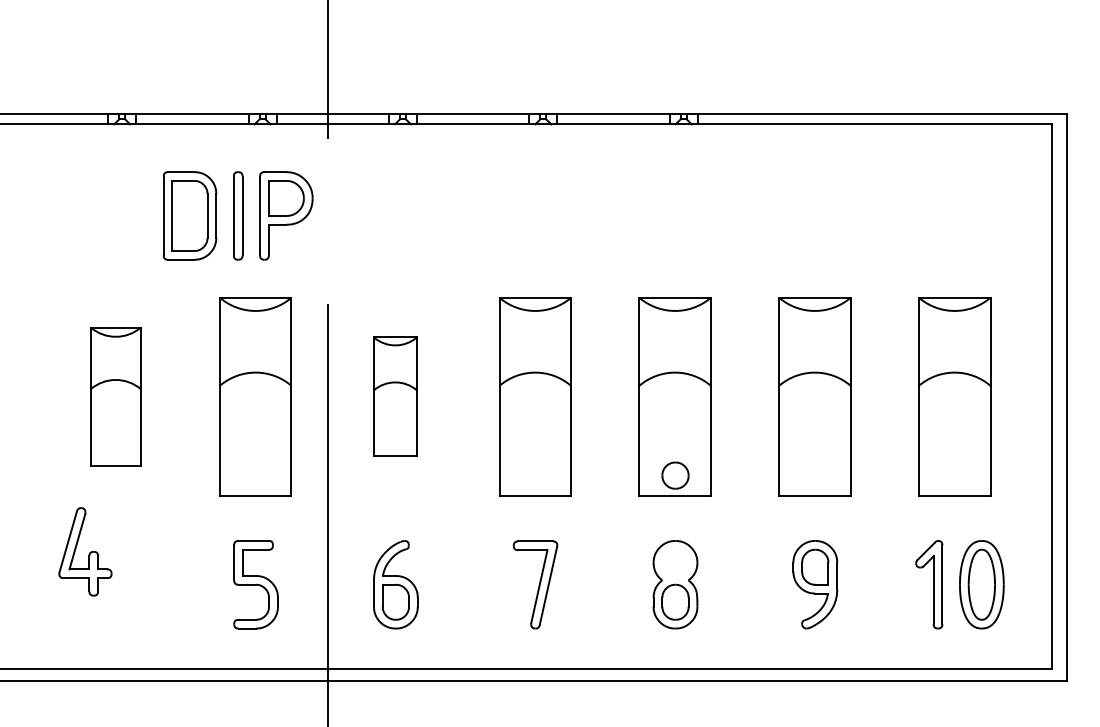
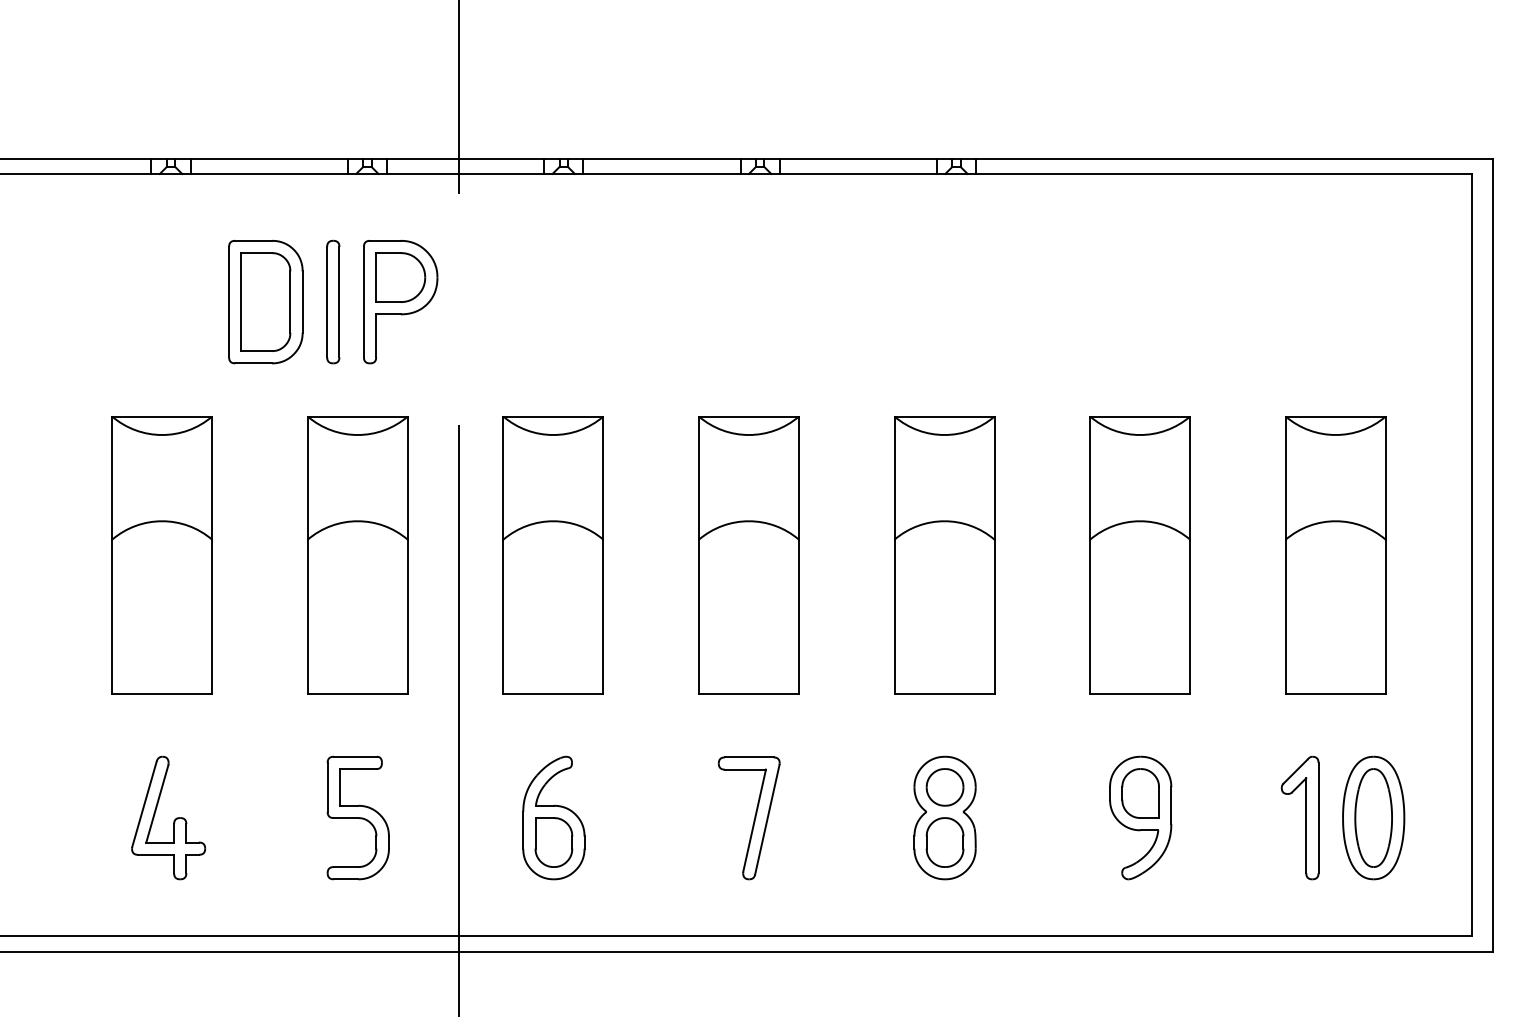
part: (115, 397) -> (161, 555), size x1.43
part: (394, 397) -> (552, 555), size x1.67
part: (675, 475) -> (944, 787), moved
part: (85, 551) -> (168, 817), moved

